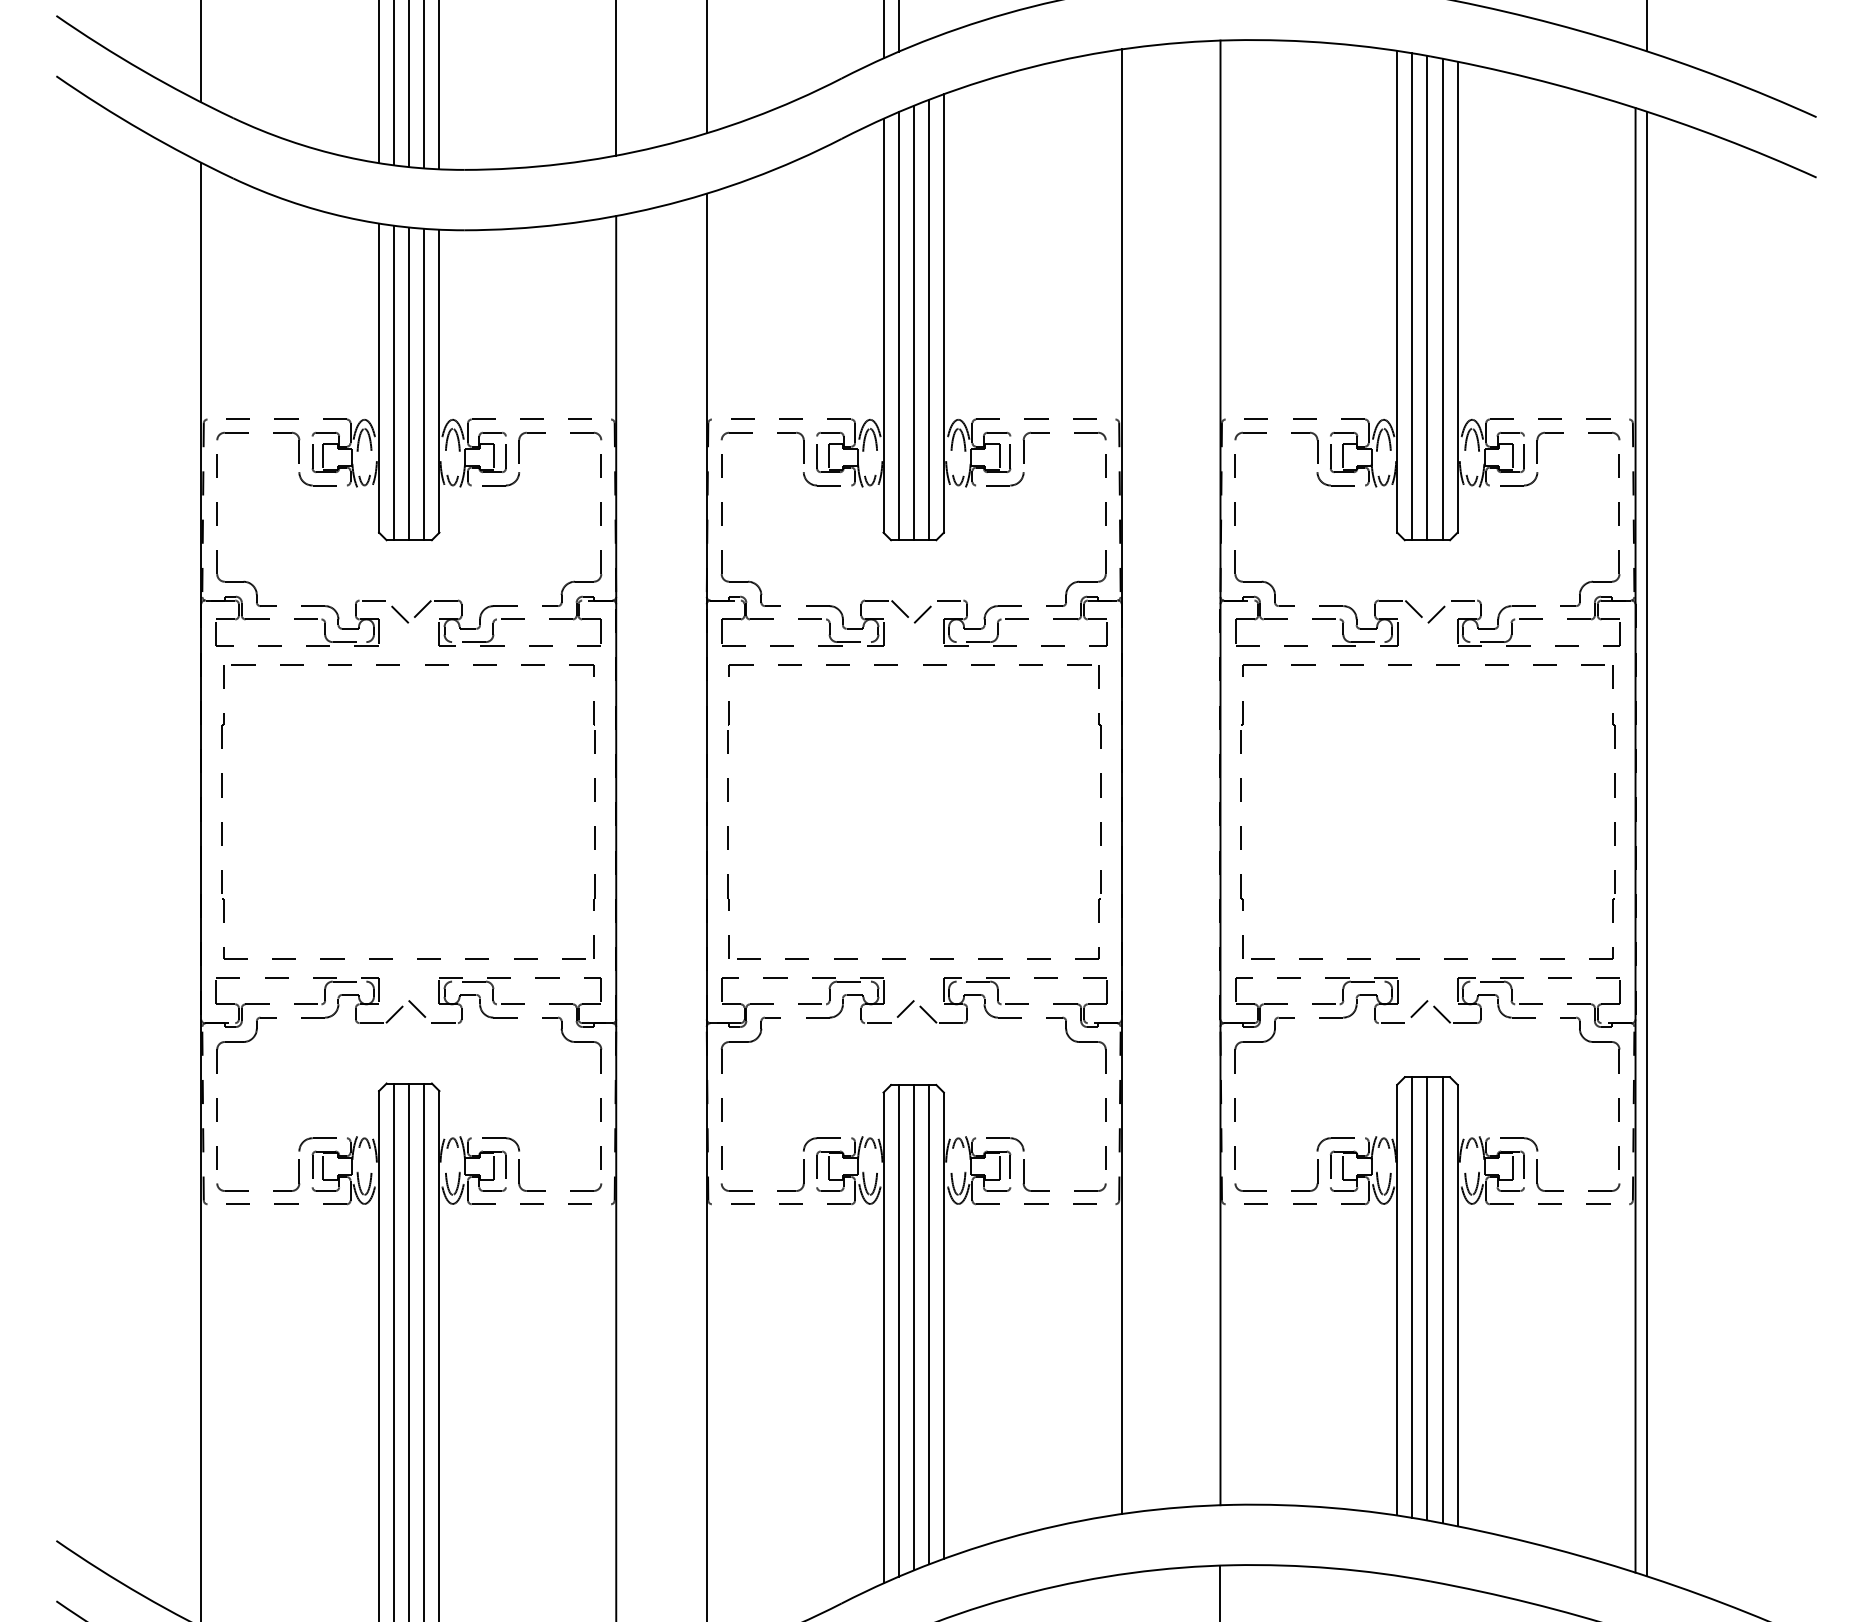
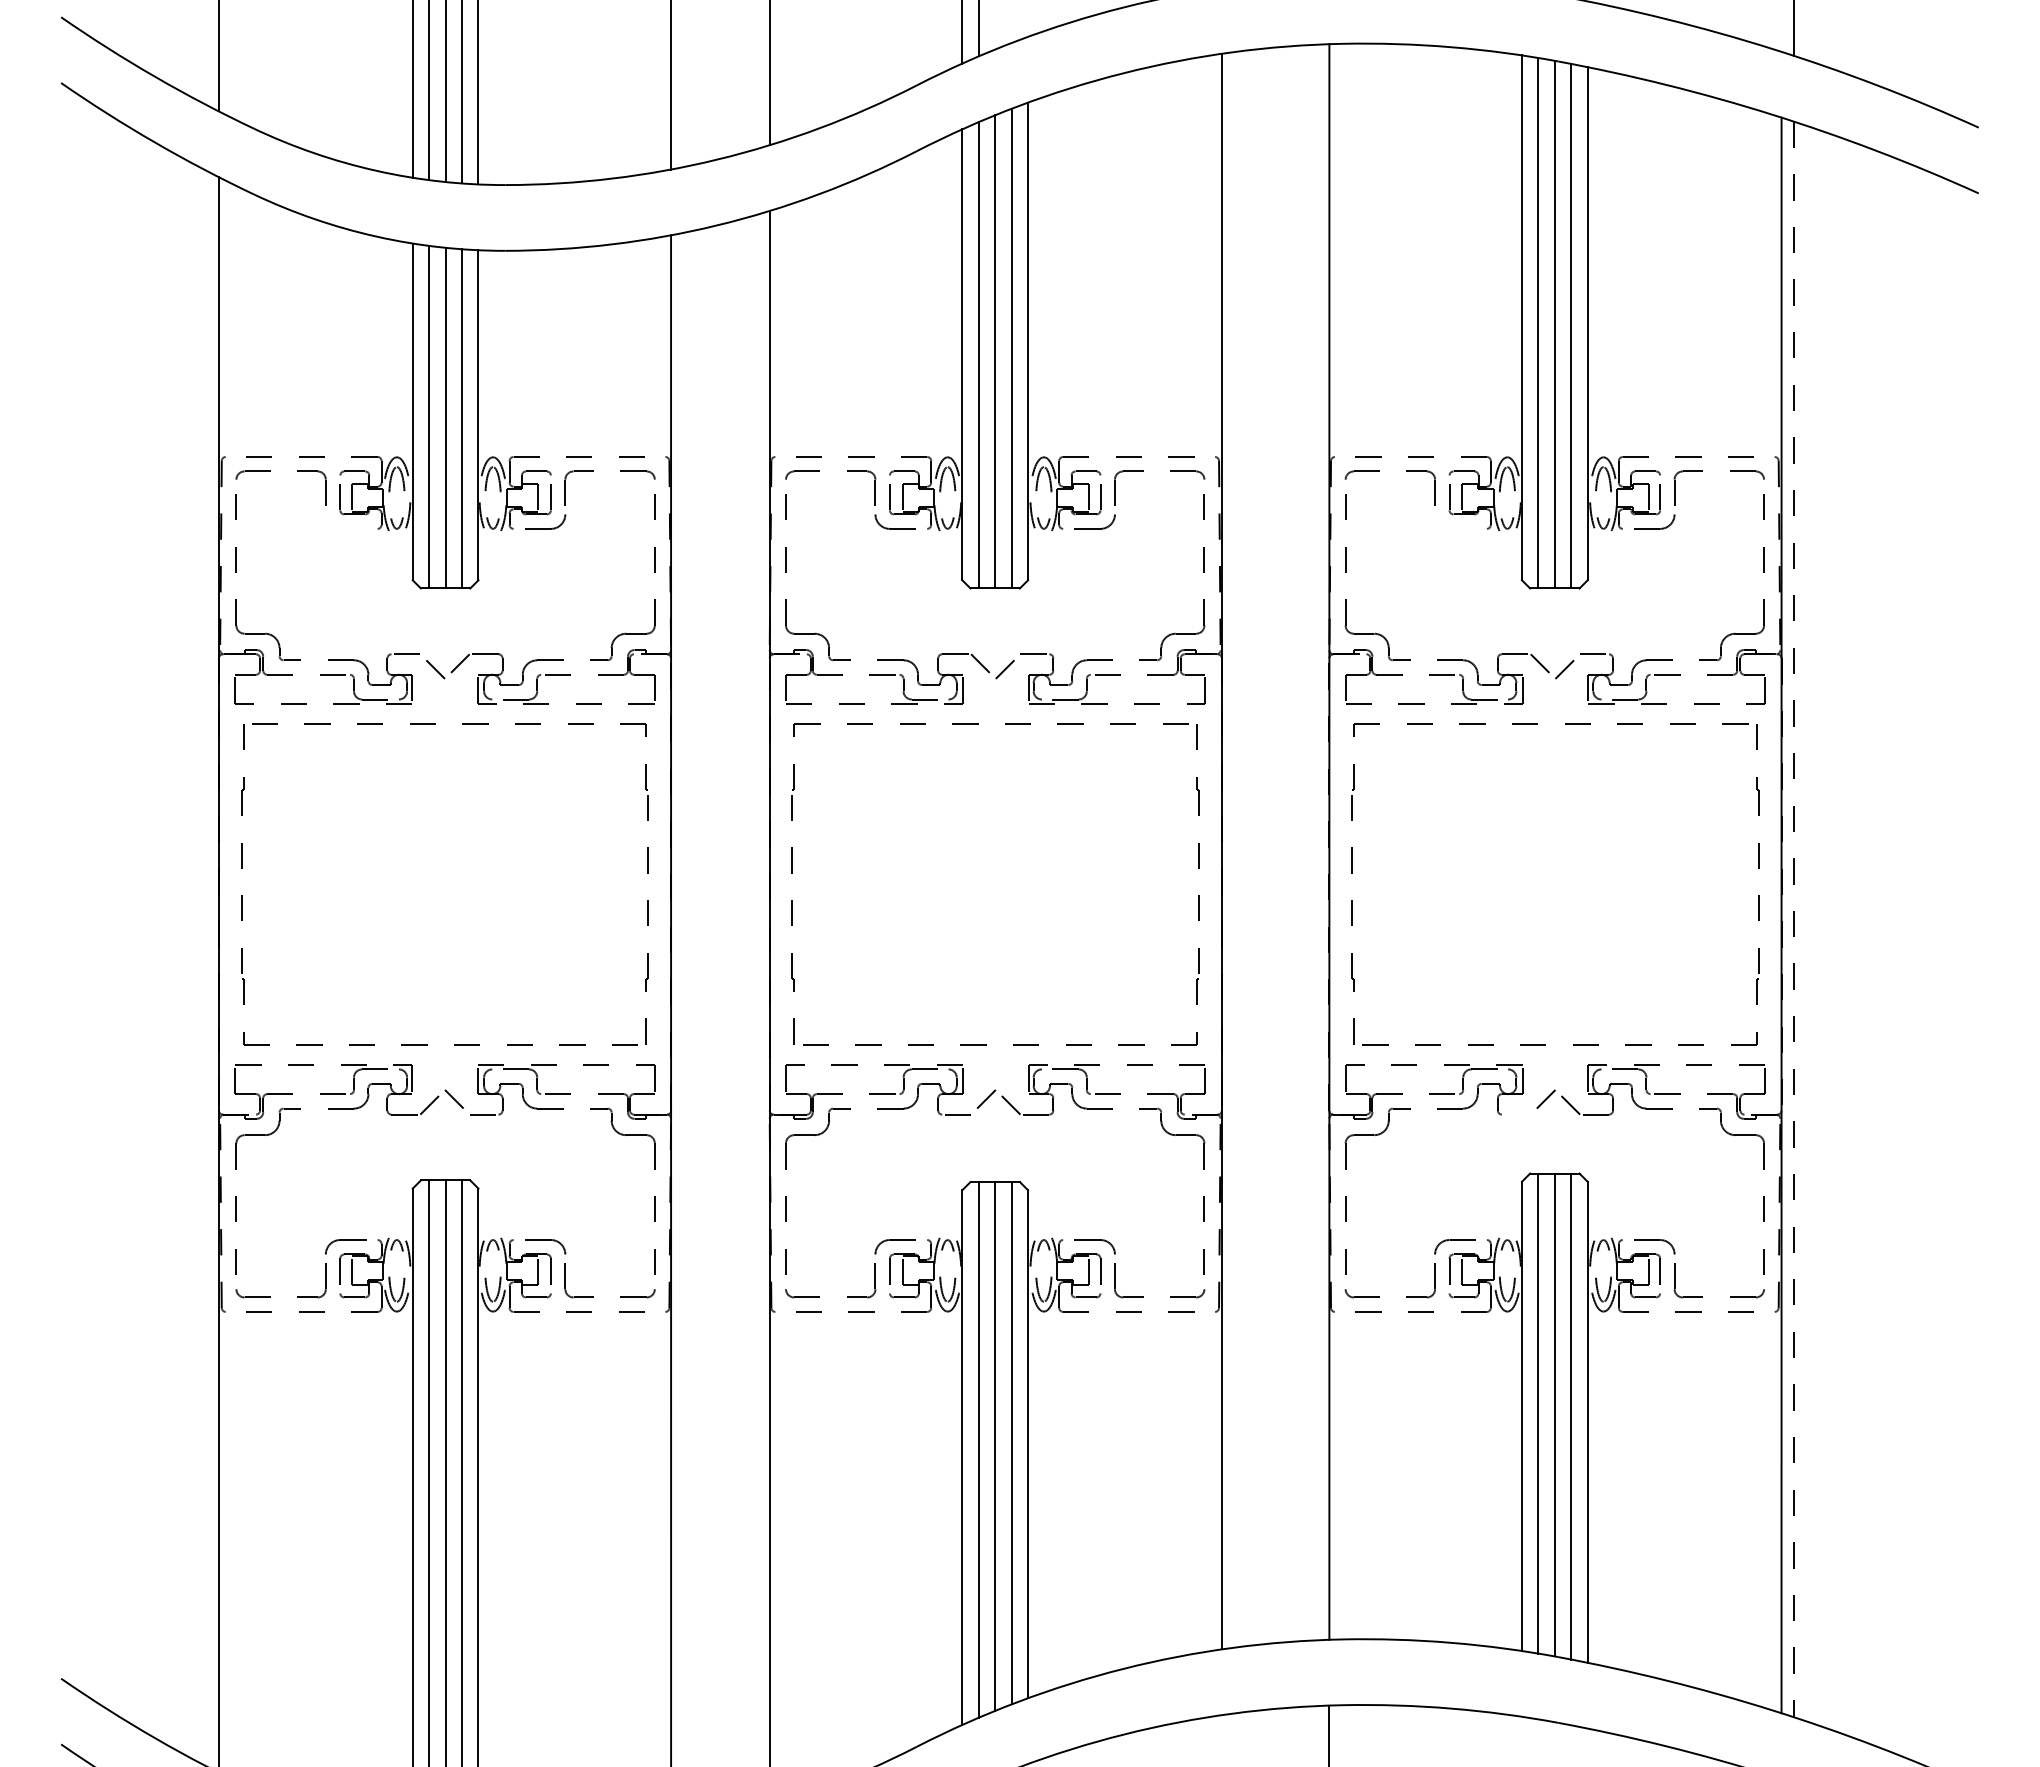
part: (317, 485) -> (345, 528), removed
part: (1335, 485) -> (1454, 528), removed
line: (1647, 844) -> (1794, 919), solid -> dashed
line: (1391, 1023) -> (1515, 1114), removed

